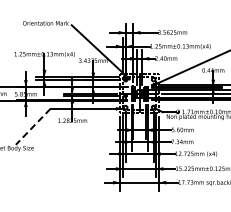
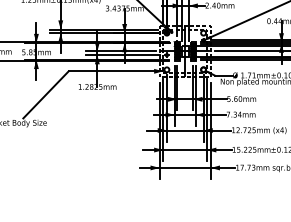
line: (32, 127) -> (45, 95), dashed -> solid

